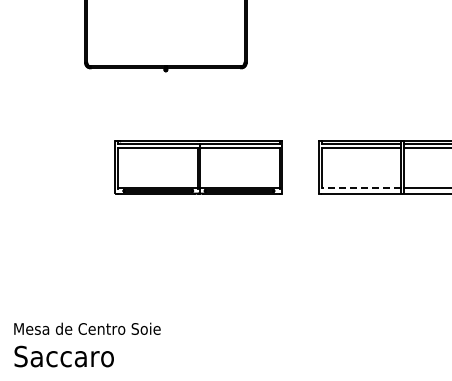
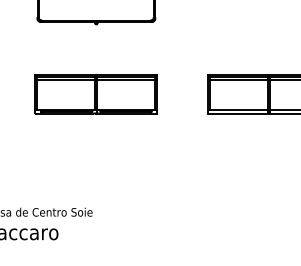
part: (198, 167) -> (96, 94), moved
line: (361, 188) -> (239, 109), dashed -> solid

